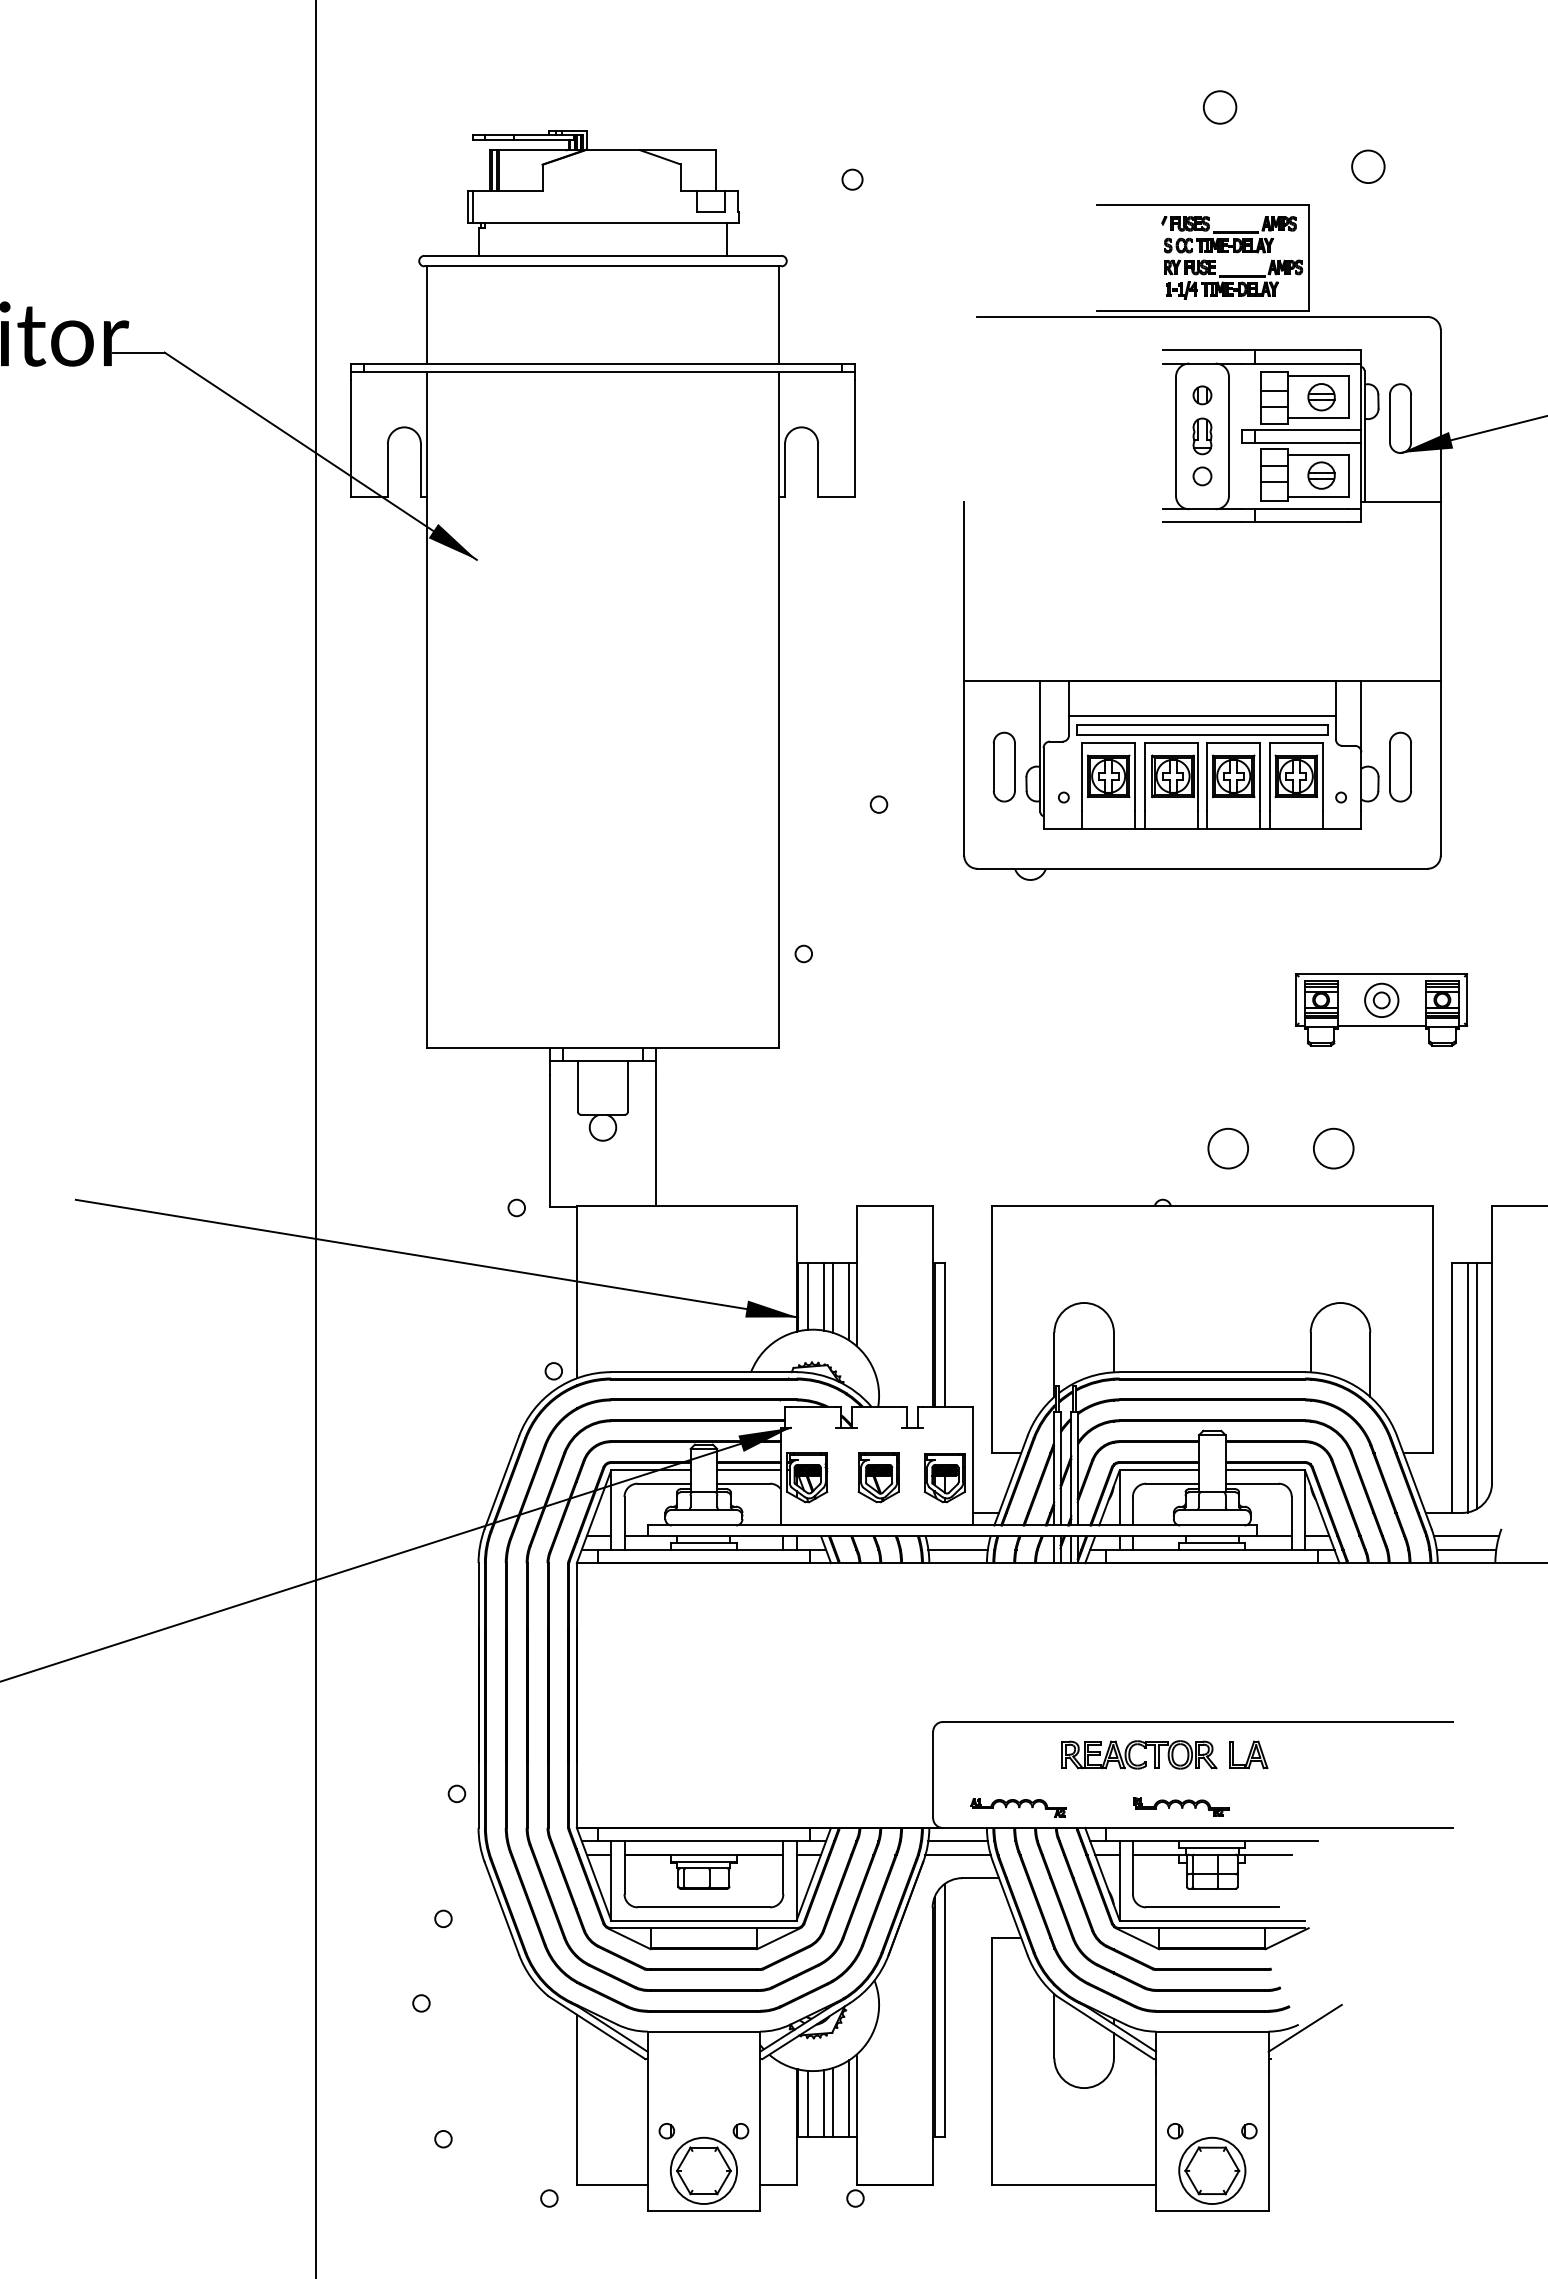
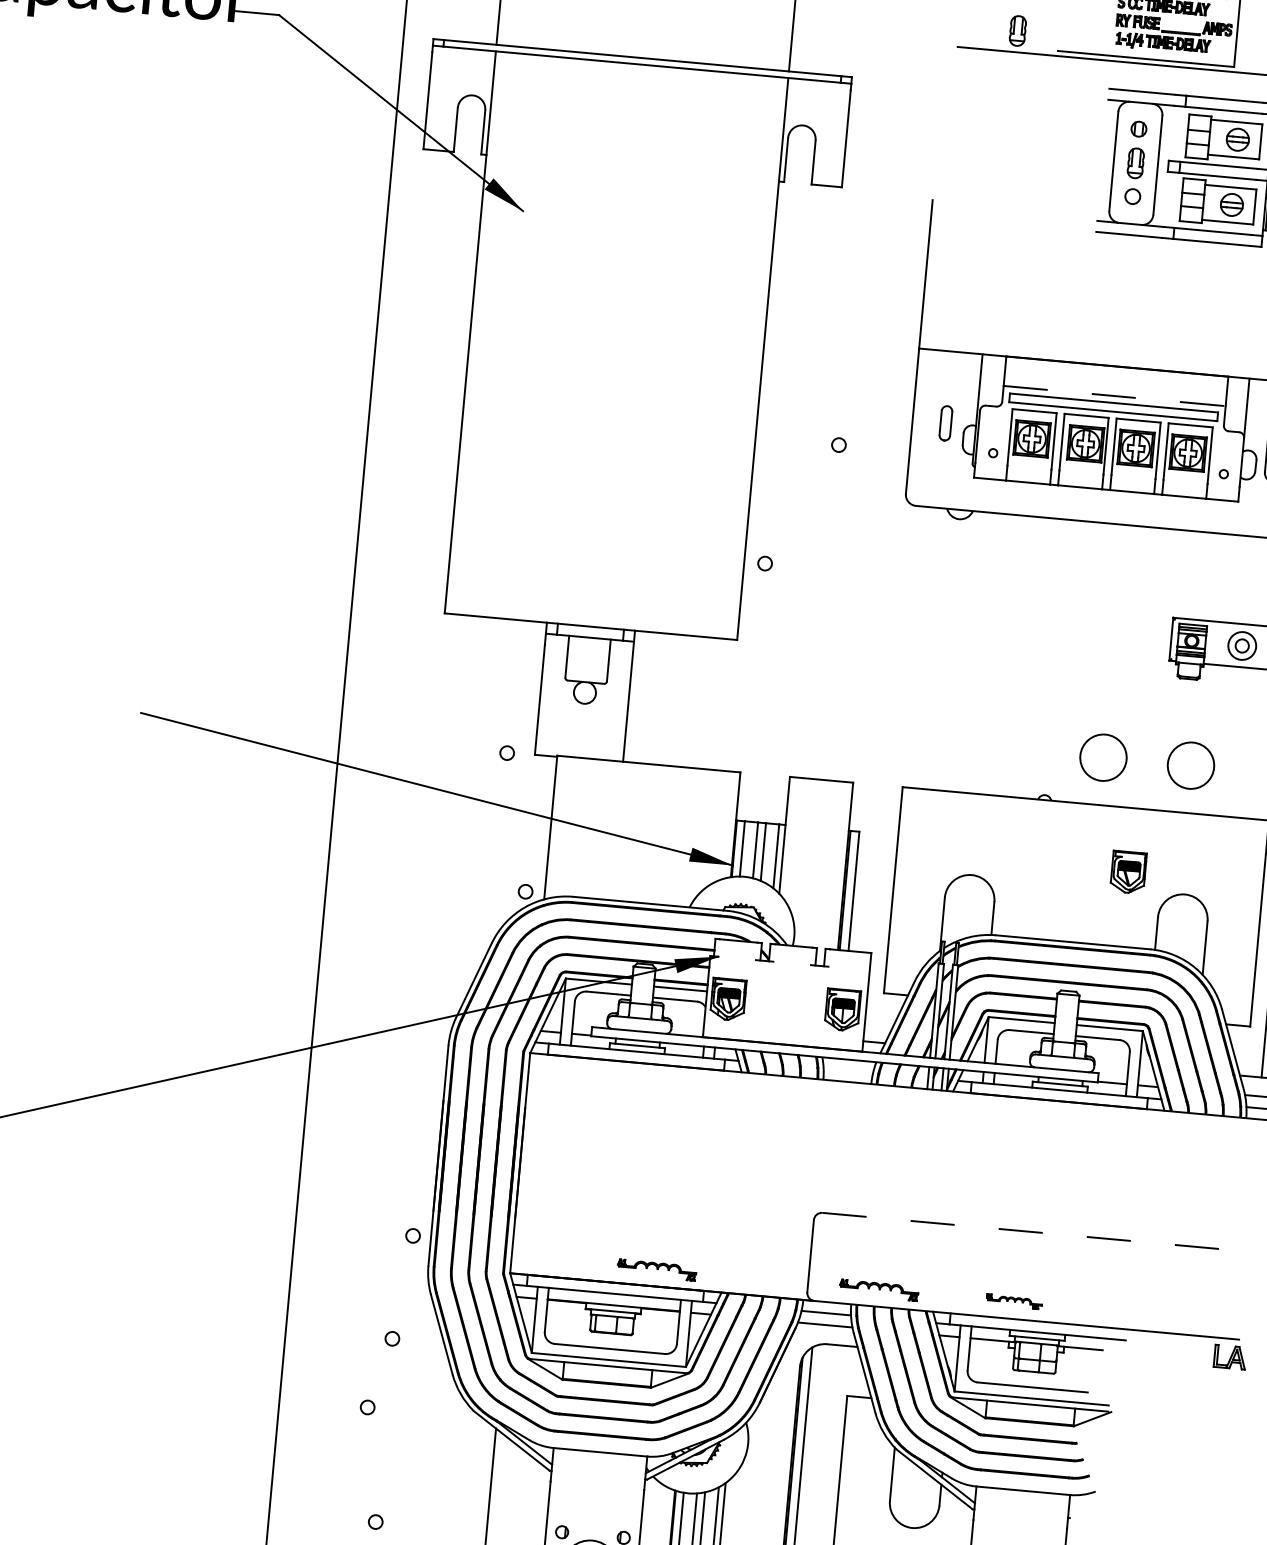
part: (1047, 291) -> (1017, 31), added
line: (1202, 716) -> (1114, 396), solid -> dashed
part: (1003, 766) -> (945, 422), size x0.6
circle: (1227, 1148) -> (1102, 757), size x1.4
circle: (1333, 1148) -> (1190, 765), size x1.4
part: (878, 1477) -> (1128, 872), moved
line: (957, 1549) -> (847, 1070), removed
line: (1198, 1722) -> (1035, 1232), solid -> dashed
part: (1144, 1748) -> (988, 1250), removed
part: (1248, 1754) -> (1230, 1356), moved
part: (1181, 1806) -> (1014, 1301), size x0.7
part: (751, 1807) -> (657, 1269), added
line: (1304, 2027) -> (1100, 1494), removed

